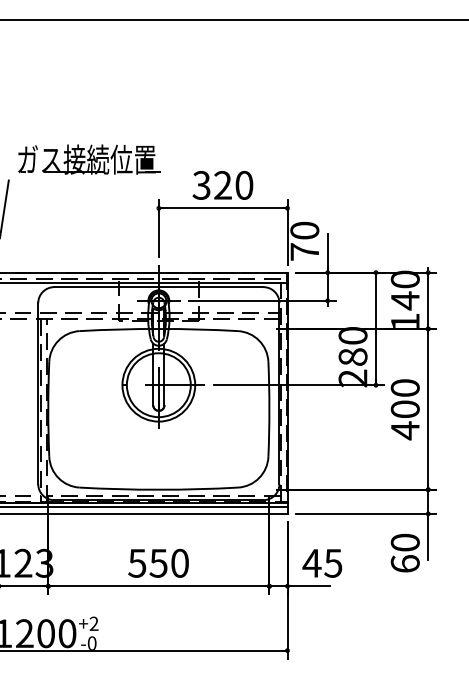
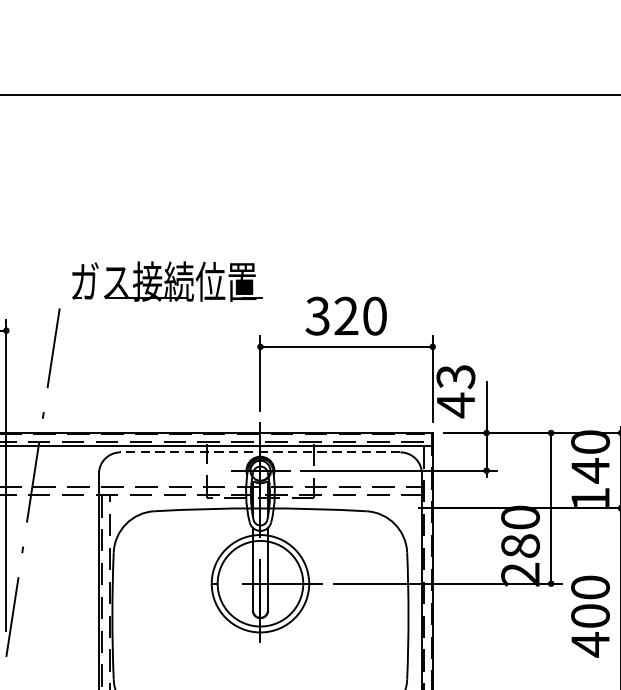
text: (304, 241) -> (455, 391), 70 -> 43
line: (158, 287) -> (259, 452), solid -> dashed

